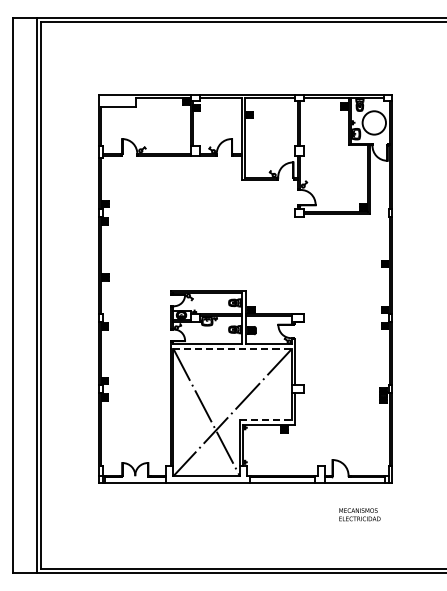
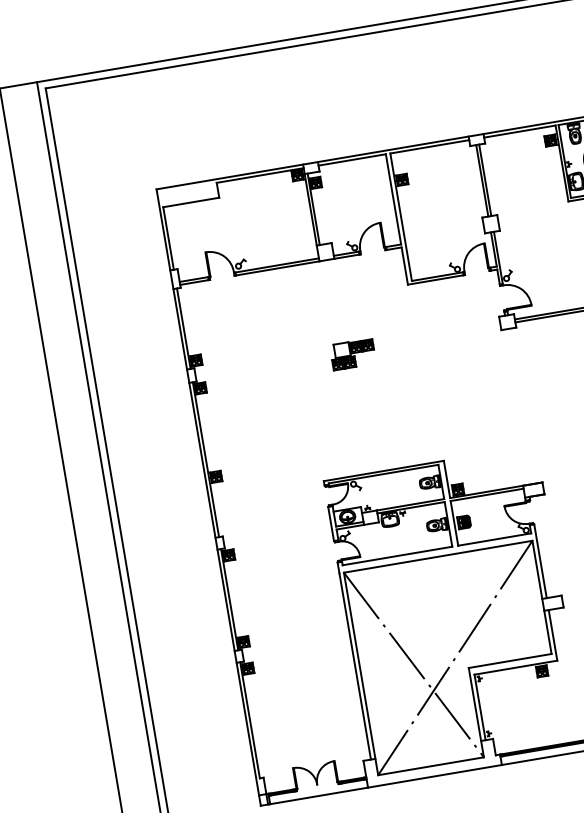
part: (201, 216) -> (352, 354), added
line: (233, 348) -> (439, 555), dashed -> solid
line: (266, 420) -> (511, 661), dashed -> solid

